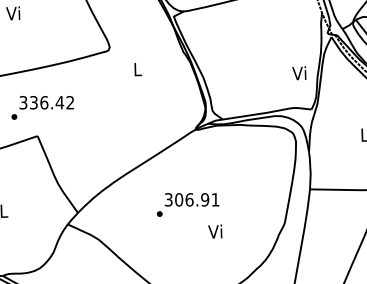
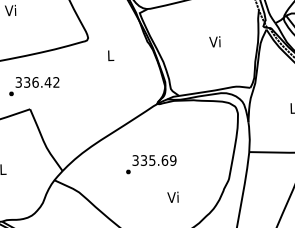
text: (299, 73) -> (215, 42), moved
text: (197, 199) -> (158, 160), 306.91 -> 335.69
text: (215, 231) -> (173, 197), moved

